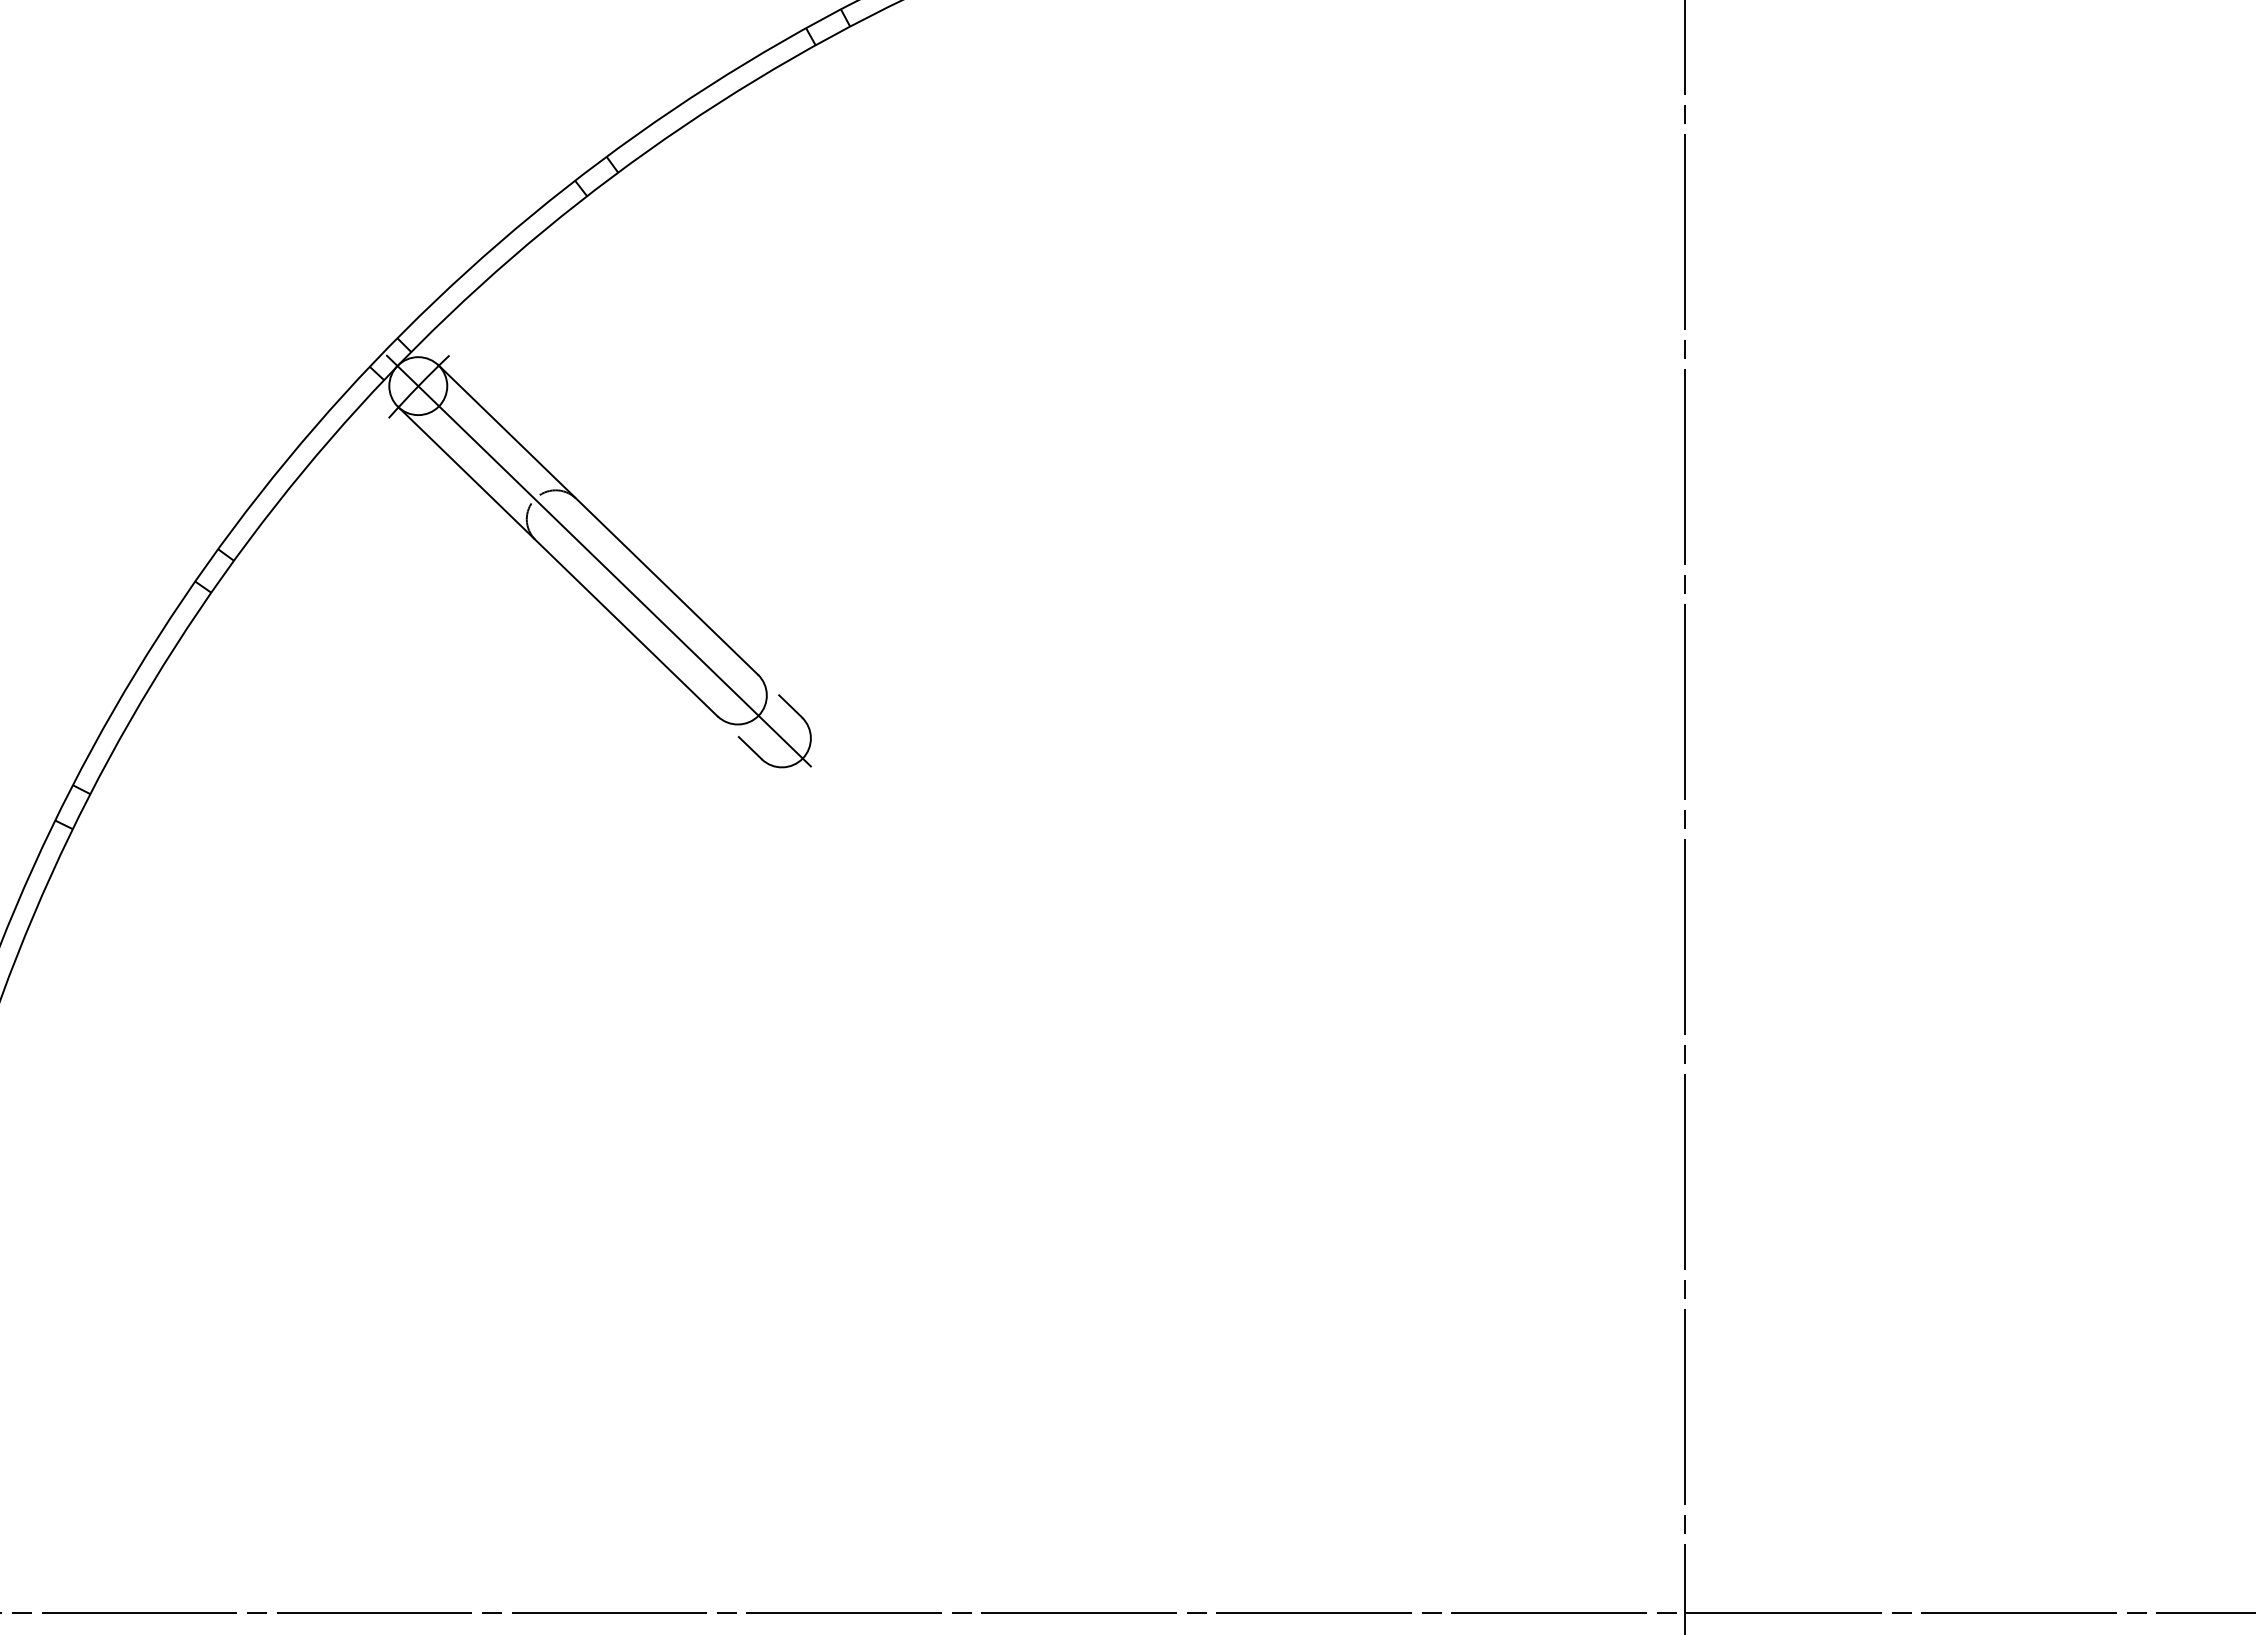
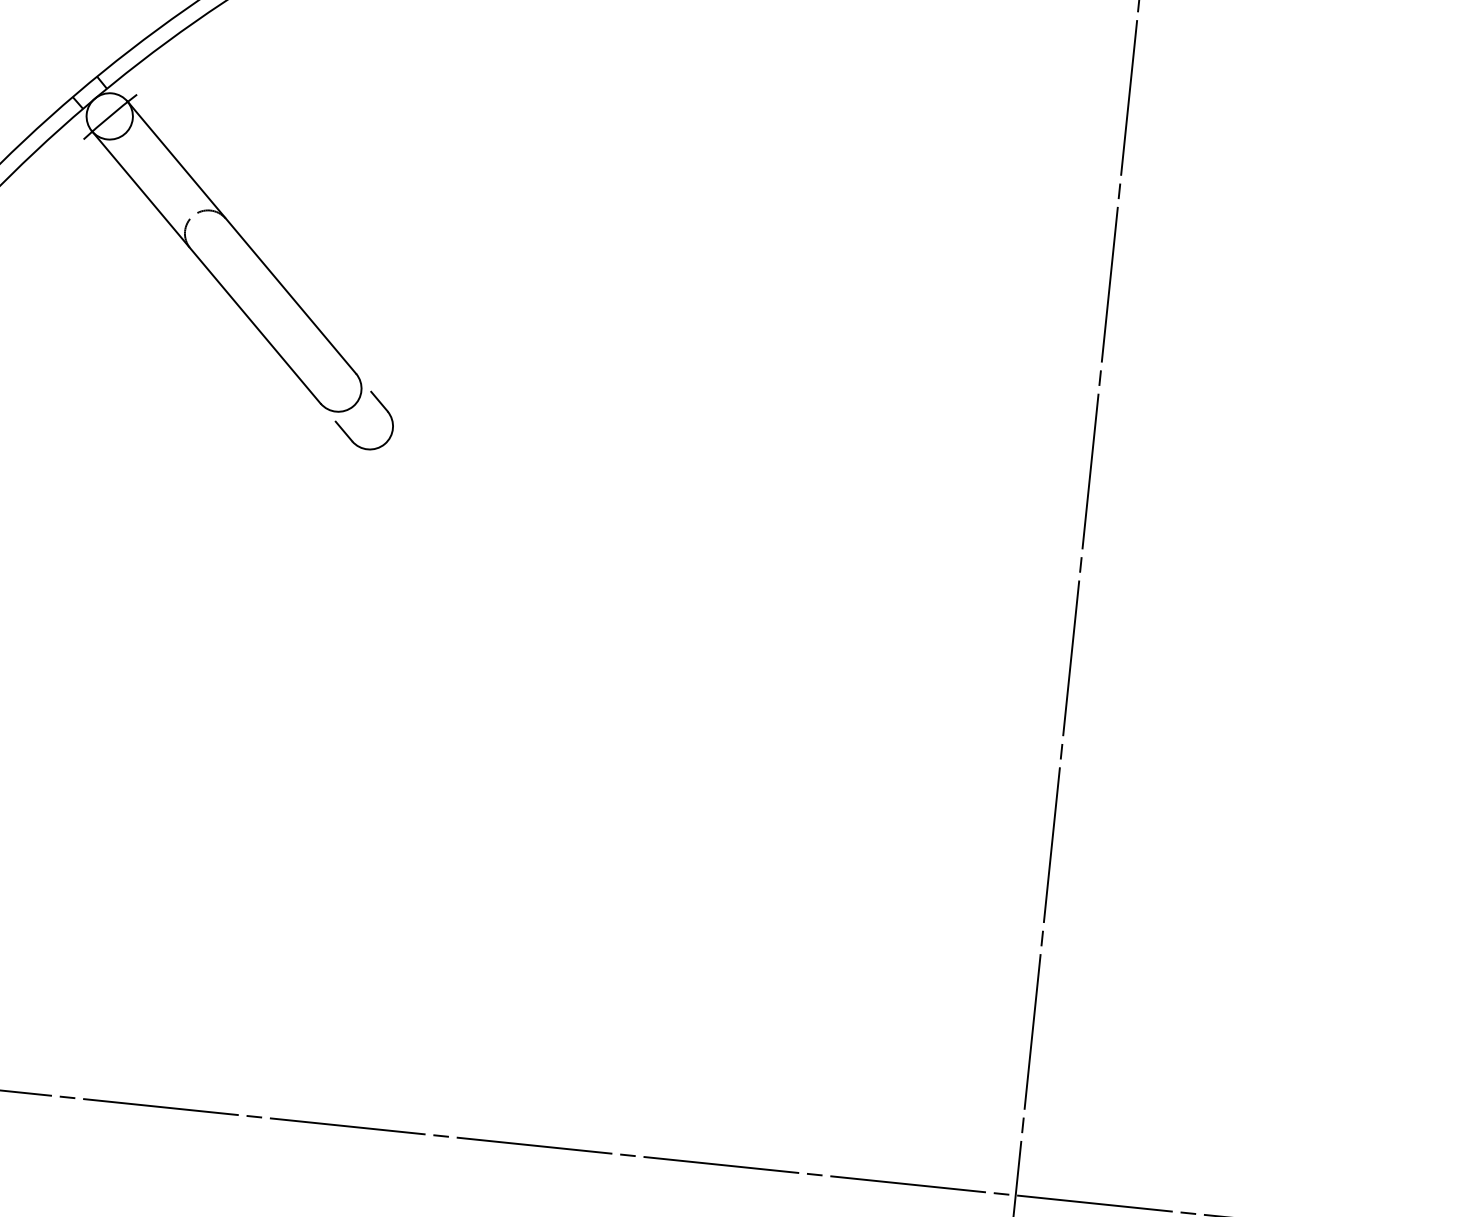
line: (598, 560) -> (238, 269), removed

